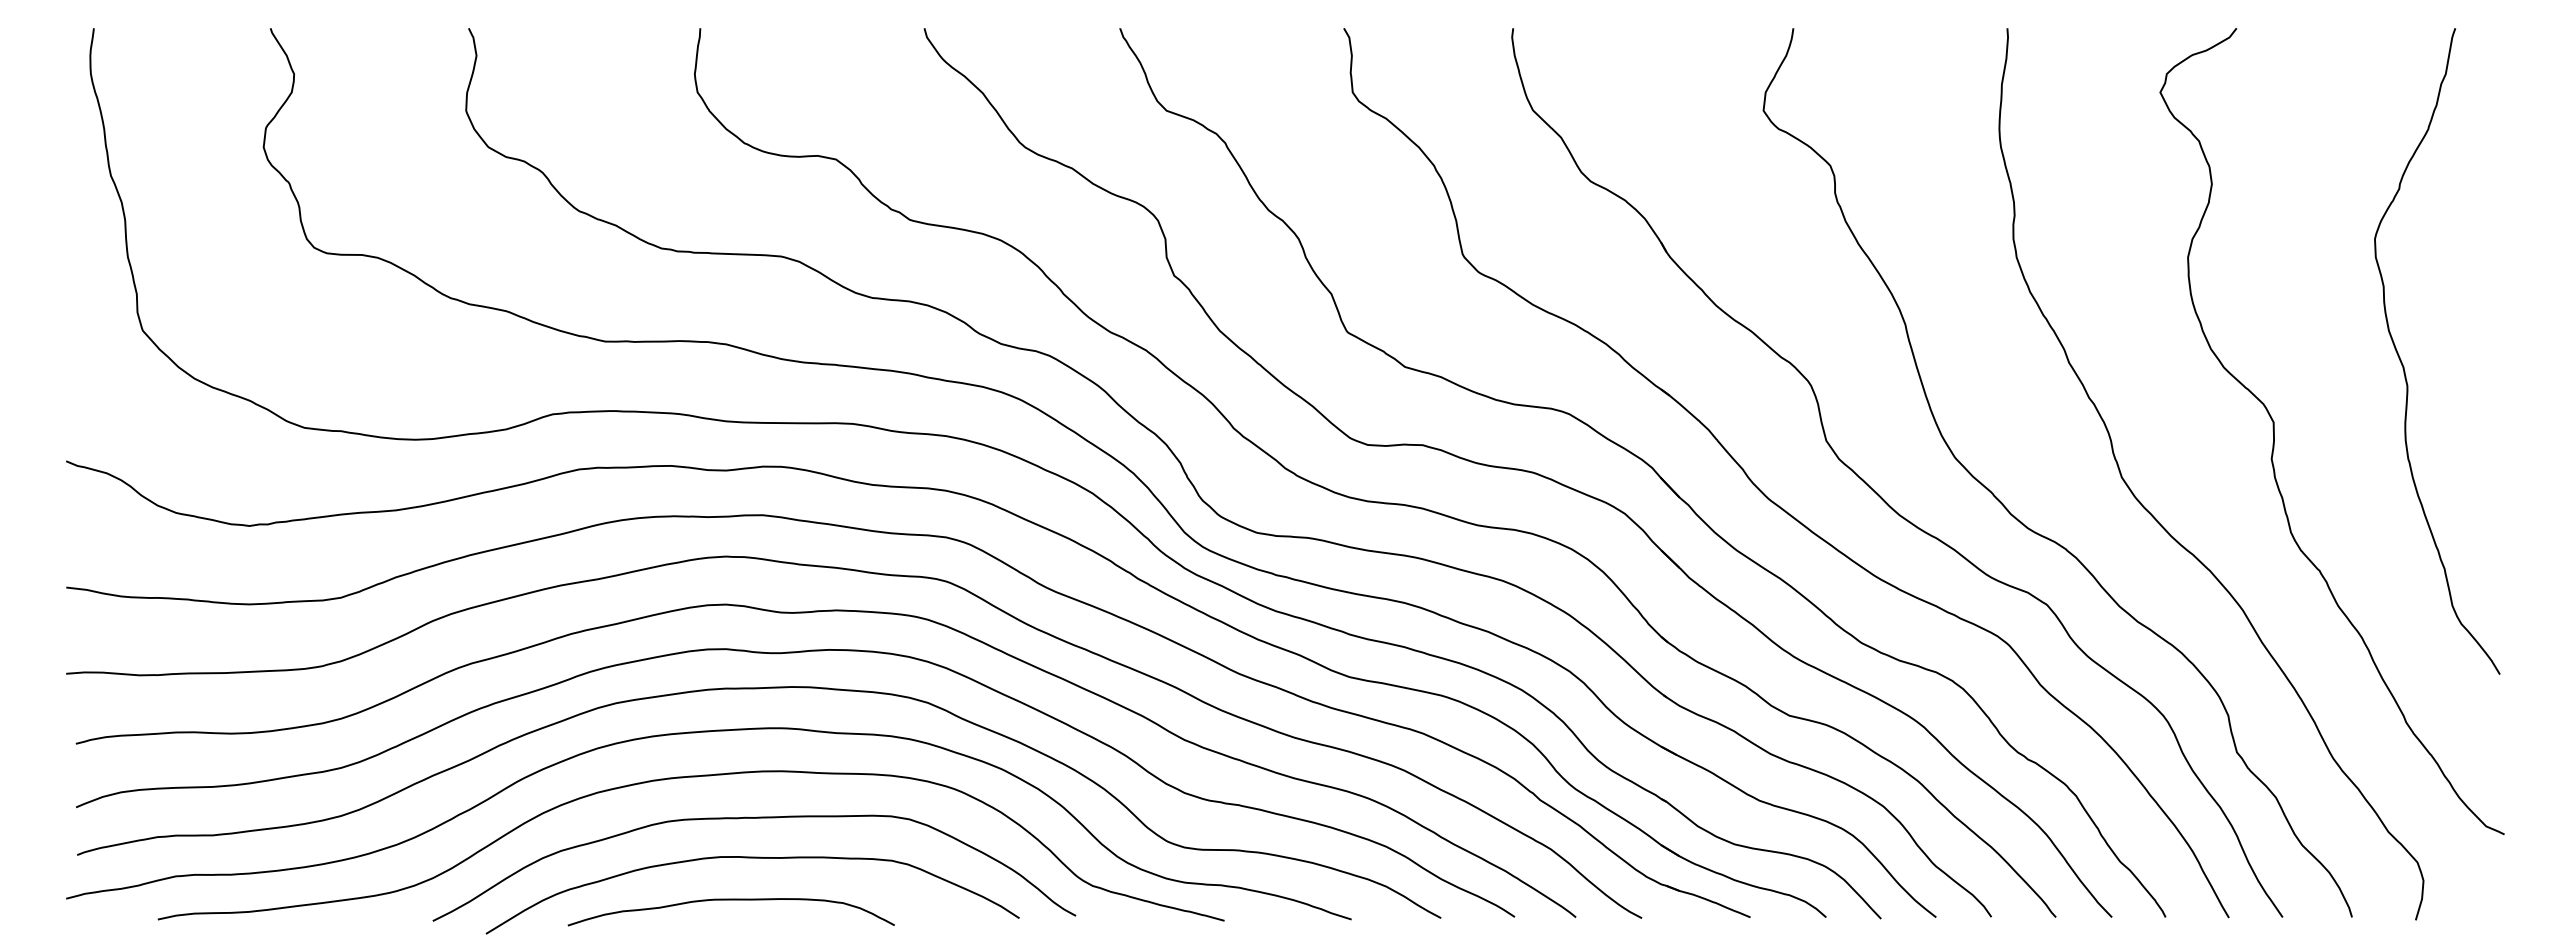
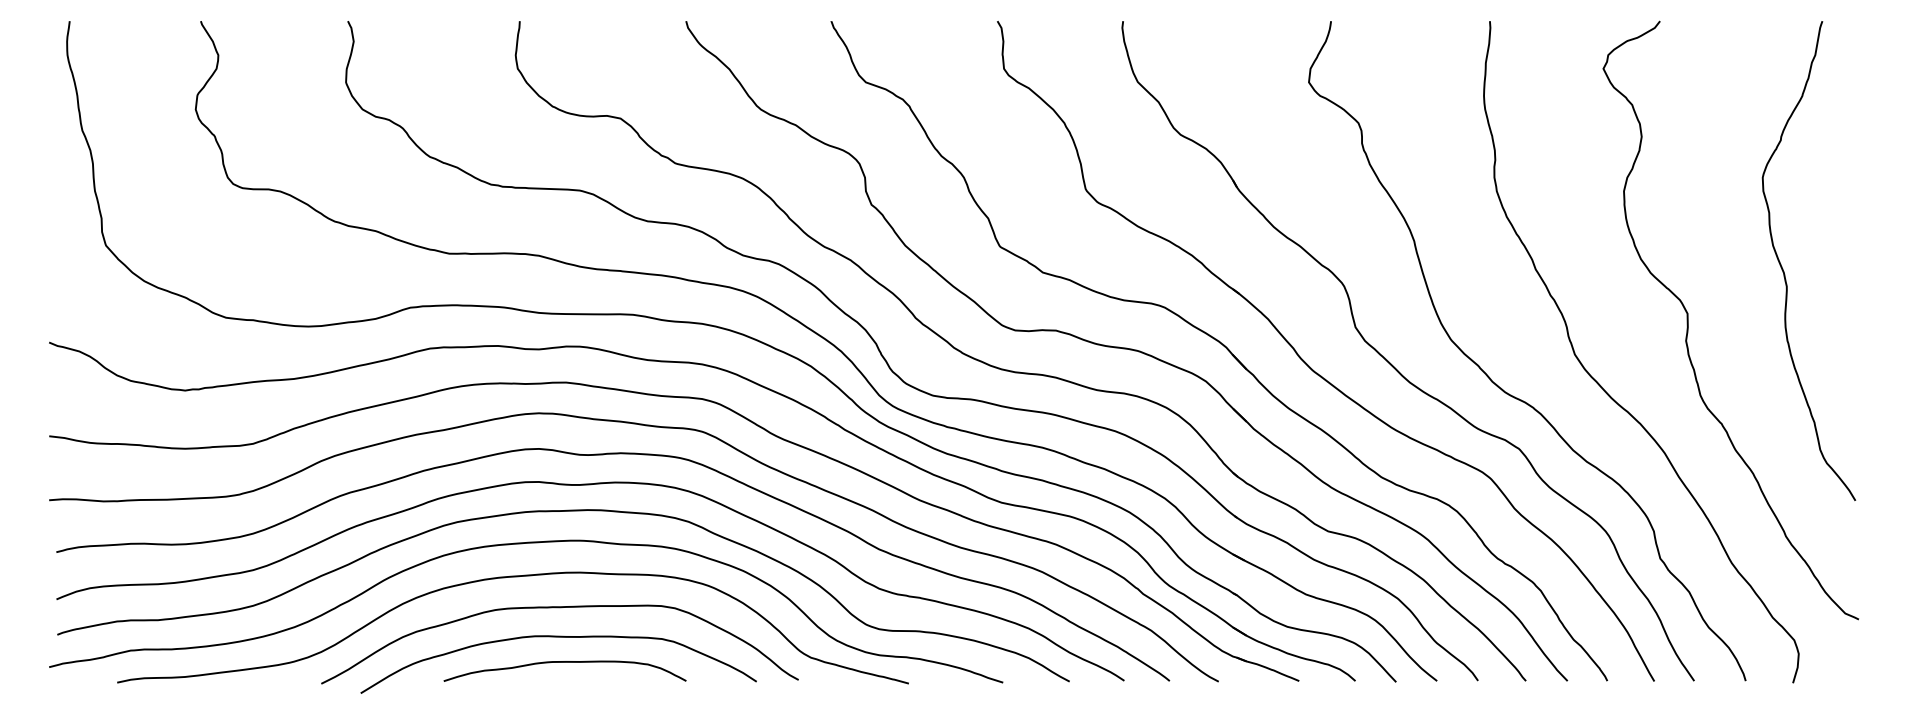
curve: (730, 900) -> (564, 662), moved

